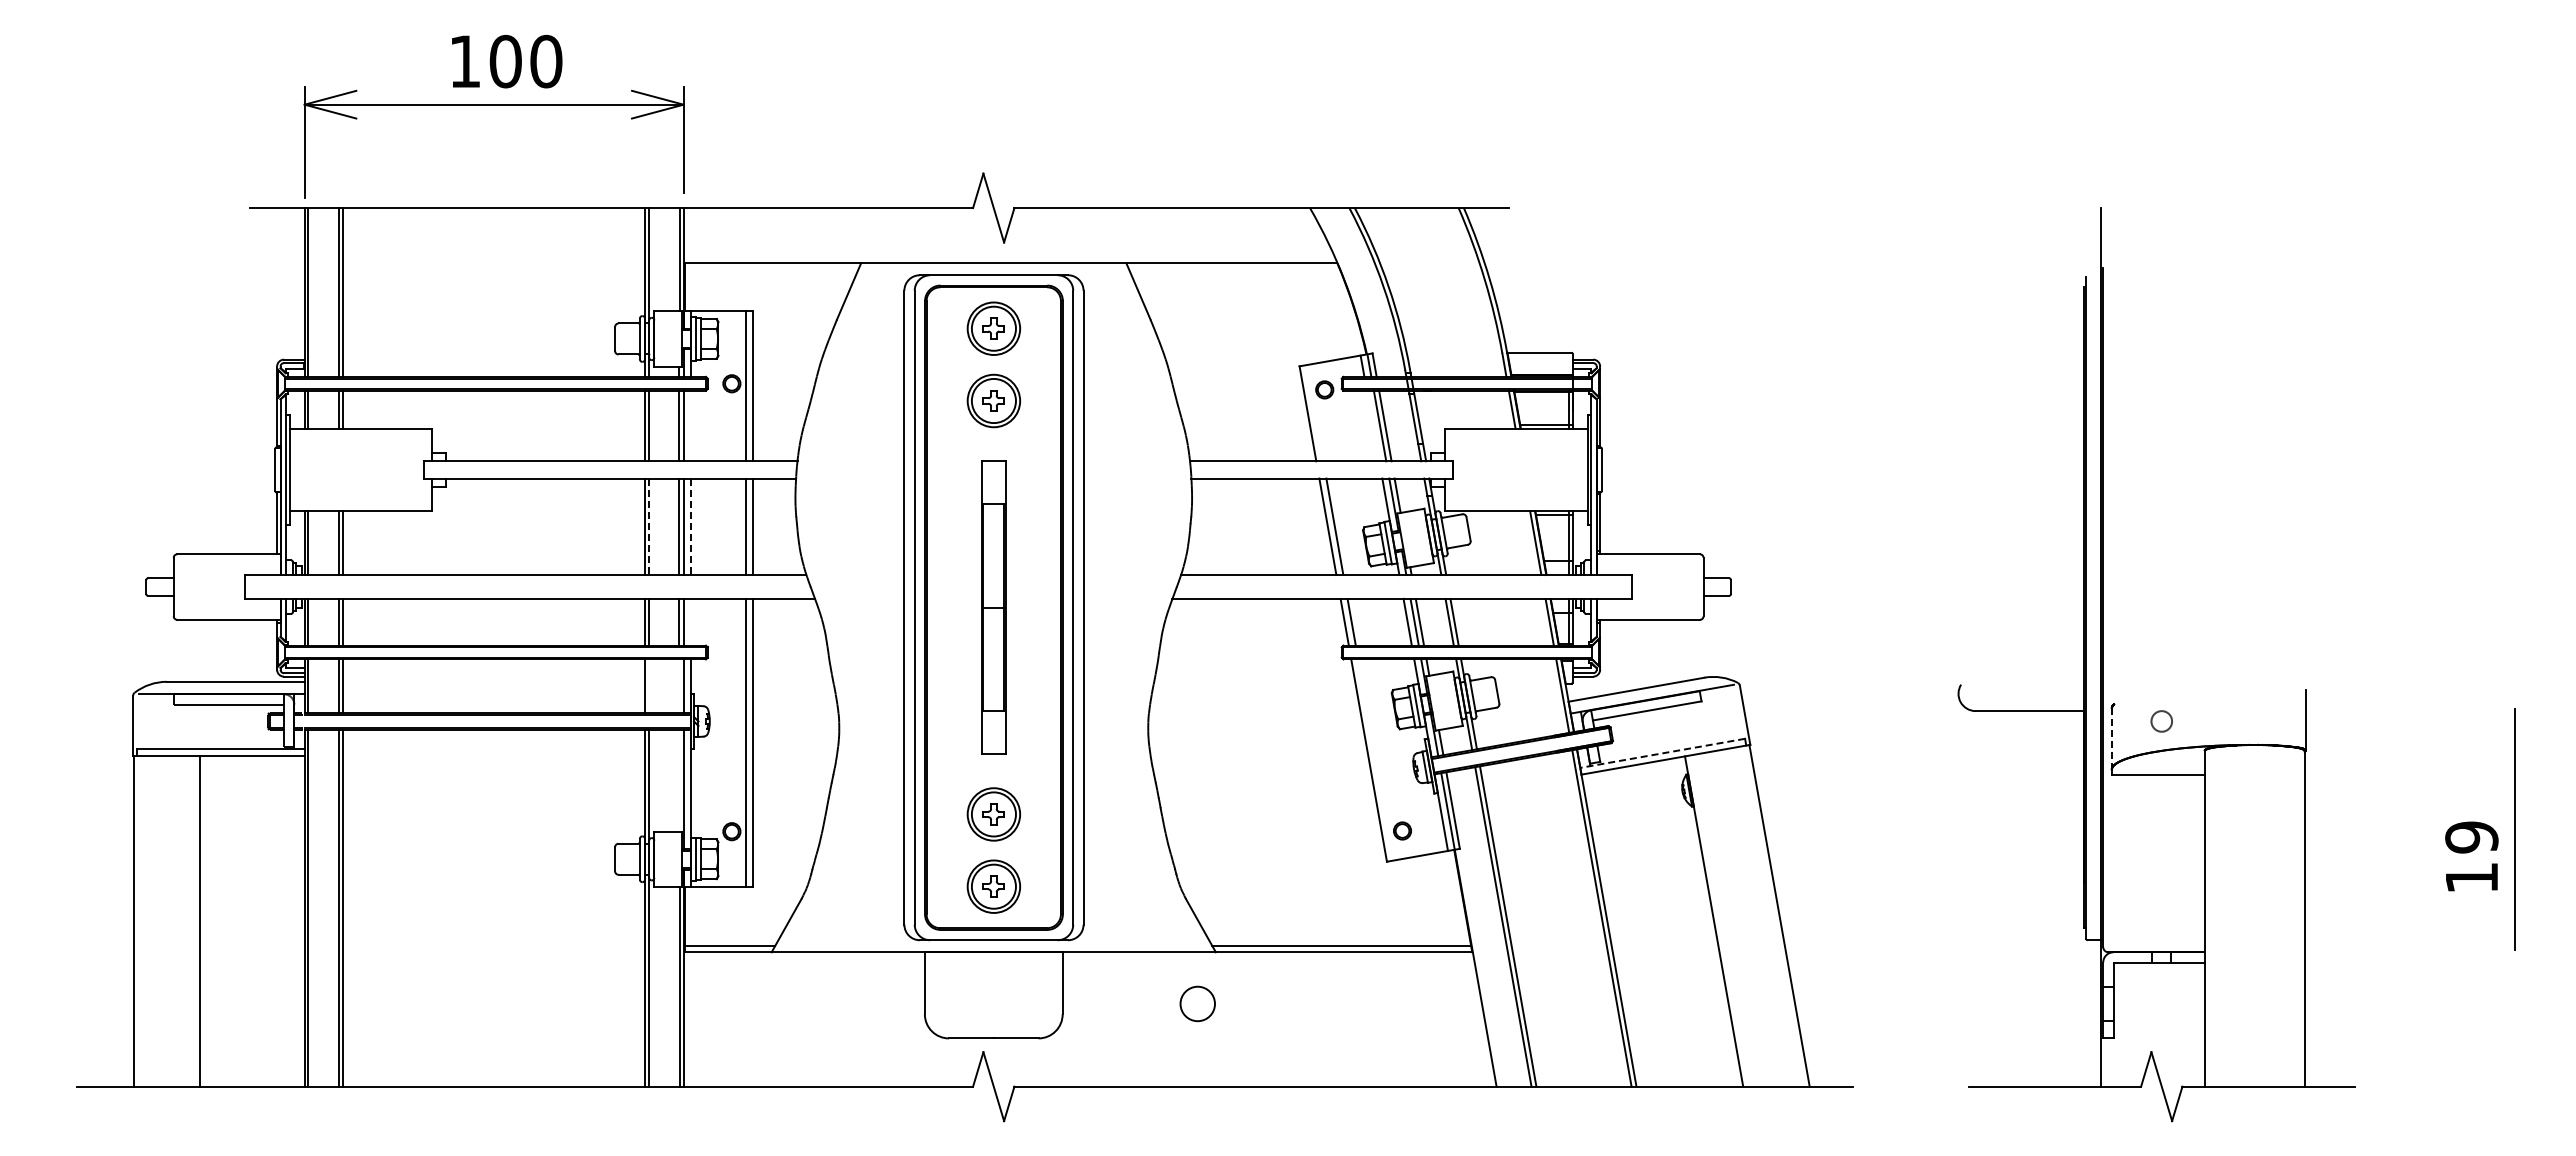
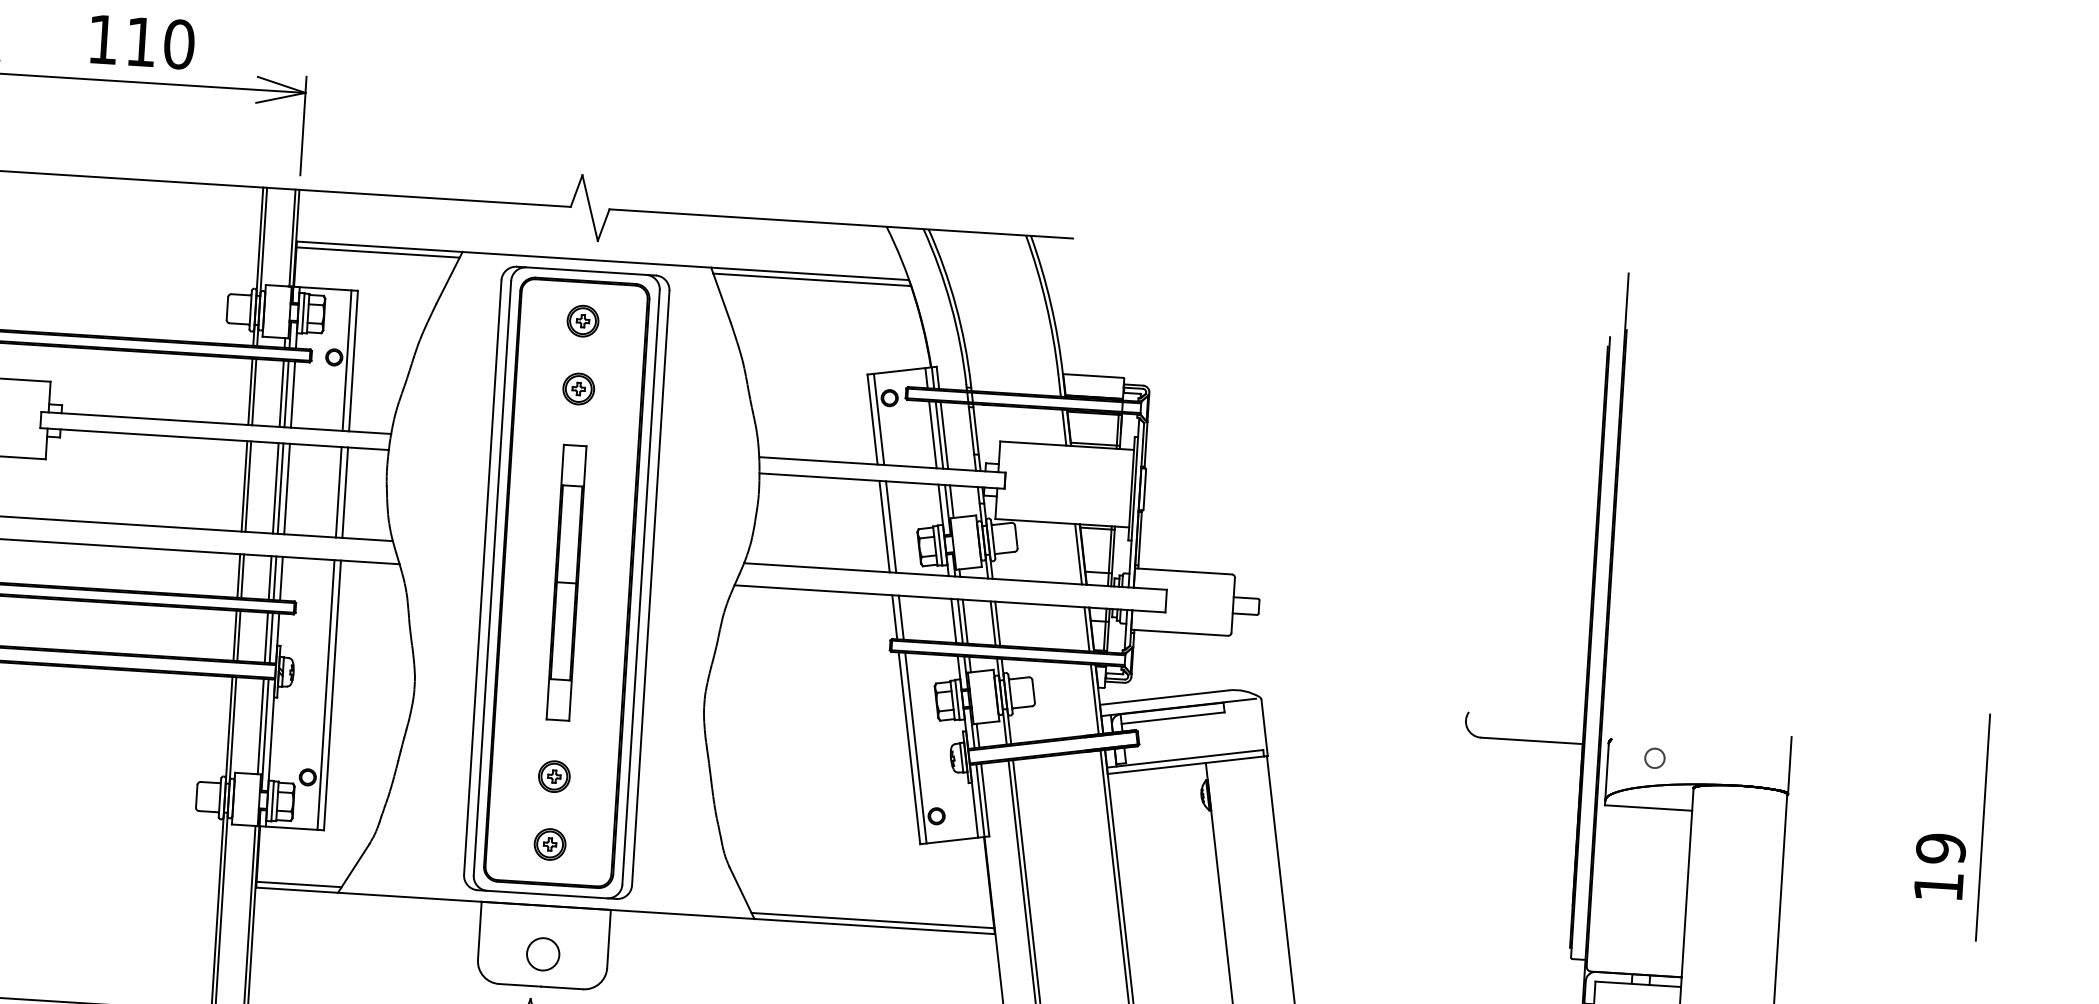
text: (505, 61) -> (141, 41), 100 -> 110
line: (771, 269) -> (378, 252), added
line: (1233, 269) -> (811, 279), added
part: (993, 328) -> (582, 321), size x0.62
part: (993, 400) -> (578, 388), size x0.62
line: (1314, 413) -> (878, 419), added
line: (690, 425) -> (292, 394), added
line: (1372, 425) -> (932, 434), added
line: (649, 527) -> (248, 487), dashed -> solid
line: (690, 527) -> (286, 489), dashed -> solid
line: (690, 622) -> (281, 578), added
line: (649, 685) -> (239, 635), added
line: (678, 685) -> (266, 637), added
line: (2111, 739) -> (1606, 772), dashed -> solid
line: (1662, 753) -> (1184, 758), dashed -> solid
line: (1375, 759) -> (915, 747), added
line: (678, 780) -> (260, 726), added
part: (993, 814) -> (554, 776), size x0.62
line: (2514, 829) -> (1982, 827), moved
text: (2471, 856) -> (1939, 866), moved
part: (993, 886) -> (549, 844), size x0.62
circle: (1197, 1003) -> (542, 953), moved

